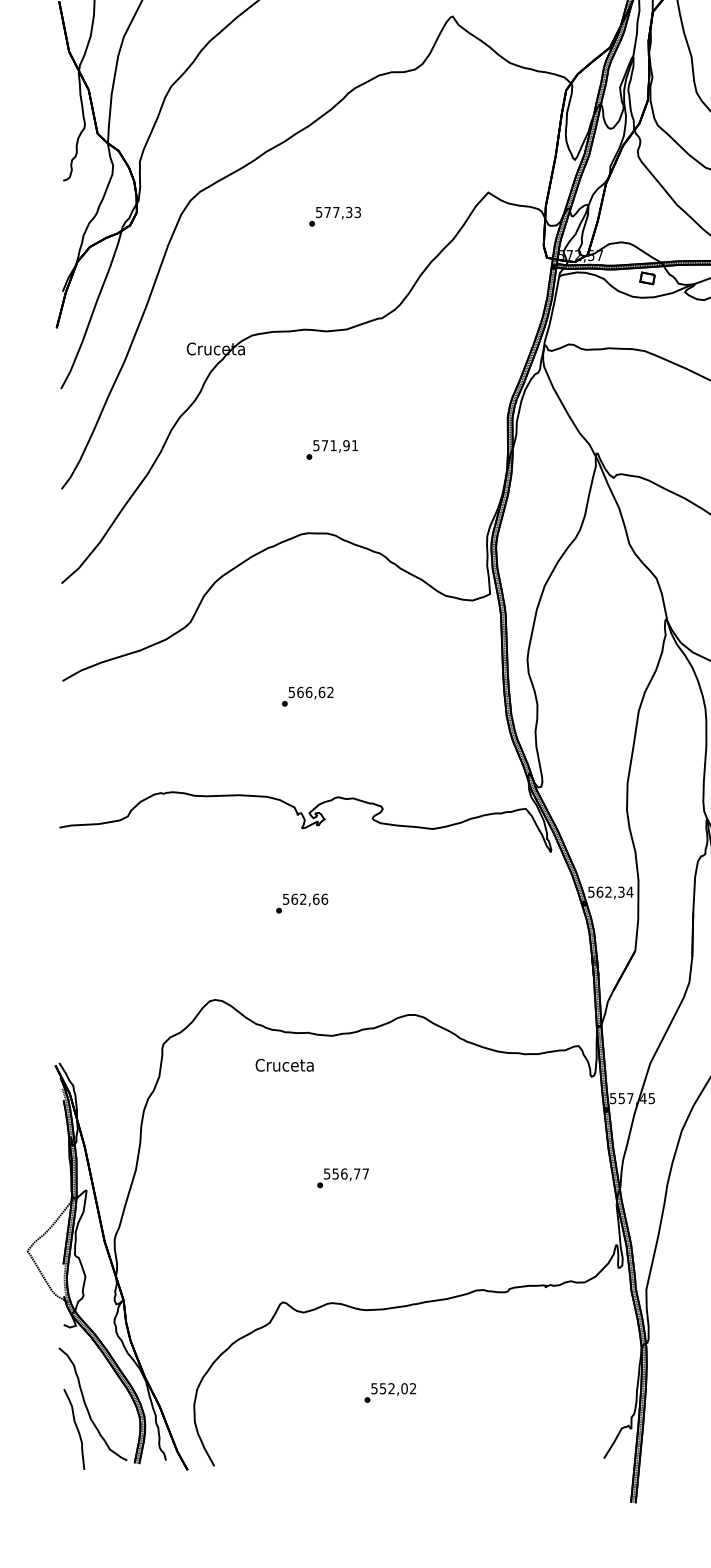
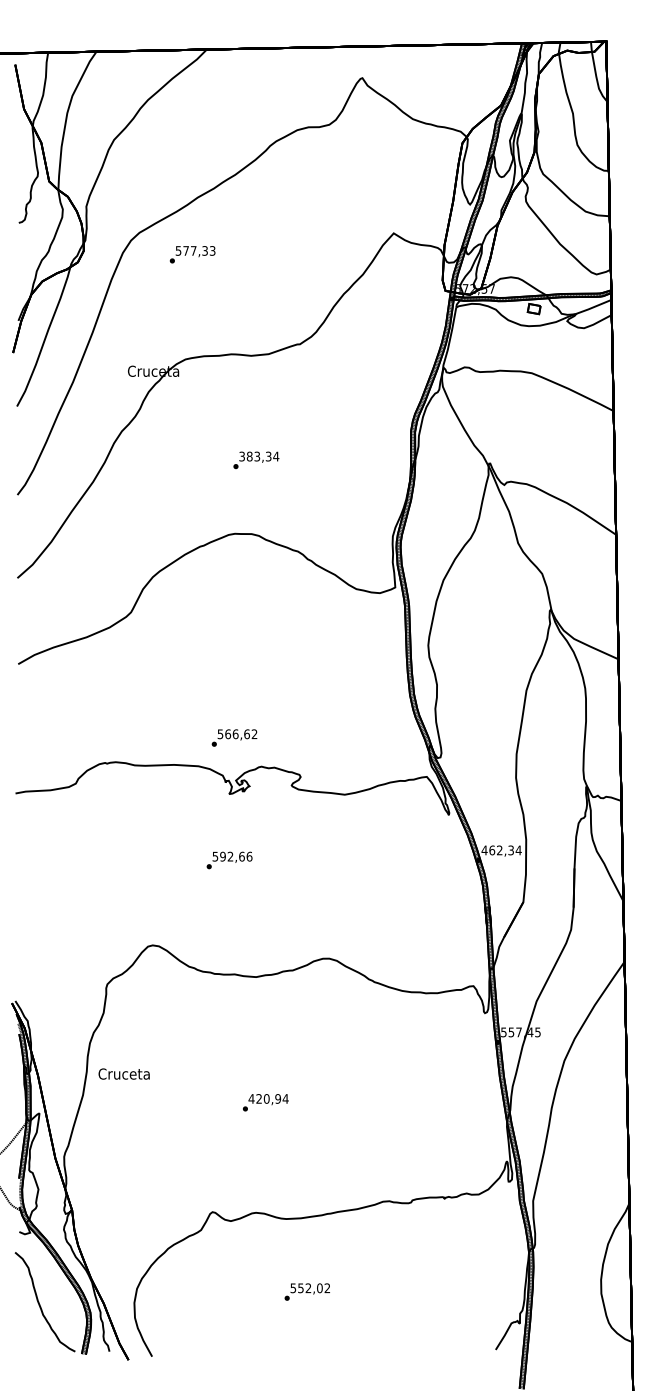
text: (334, 216) -> (192, 254), moved
text: (336, 445) -> (259, 456), 571,91 -> 383,34
text: (307, 696) -> (234, 737), moved
text: (591, 892) -> (484, 850), 562,34 -> 462,34
text: (294, 899) -> (222, 856), 562,66 -> 592,66
text: (283, 1064) -> (123, 1073), moved
text: (346, 1173) -> (268, 1098), 556,77 -> 420,94
curve: (76, 1428) -> (30, 1323), removed

